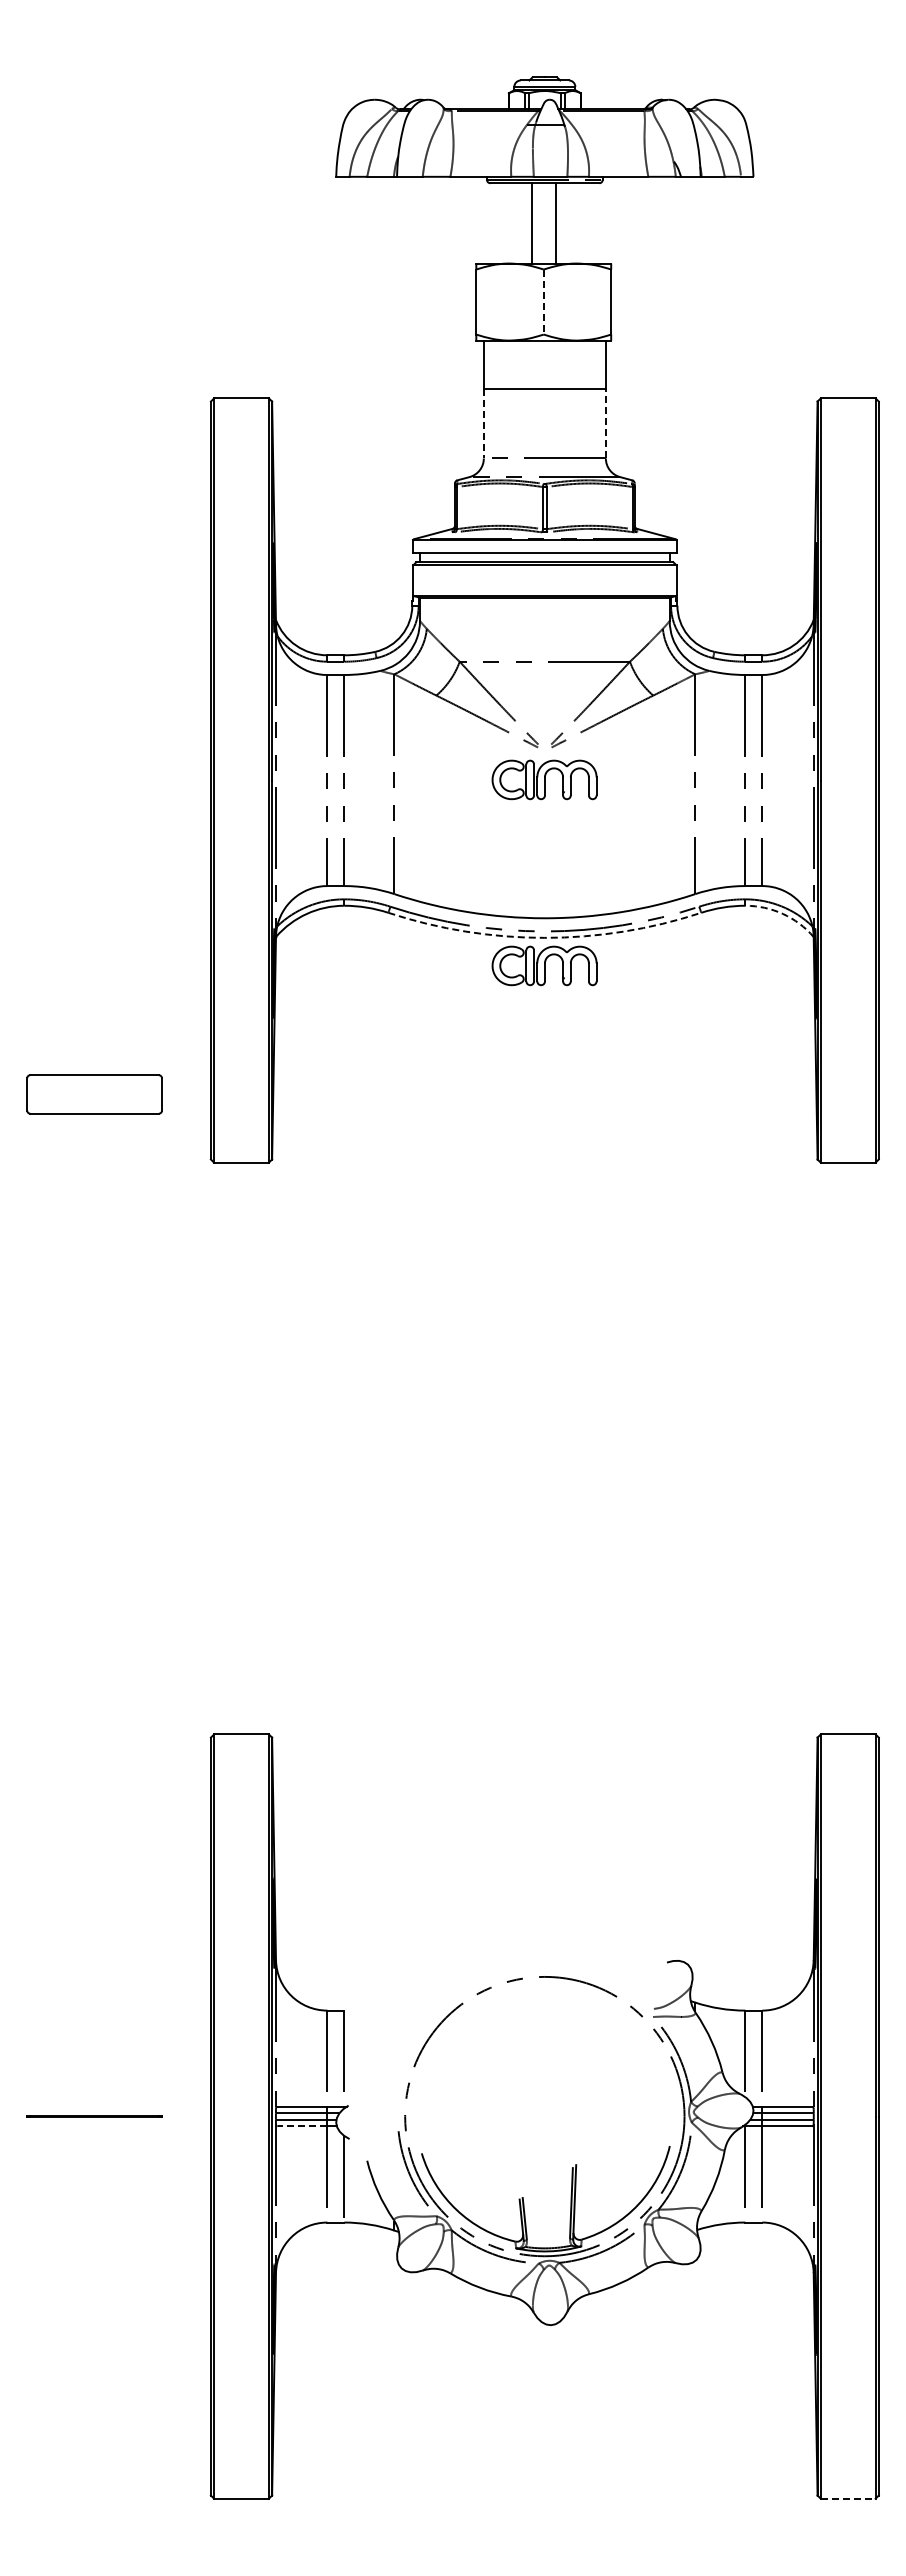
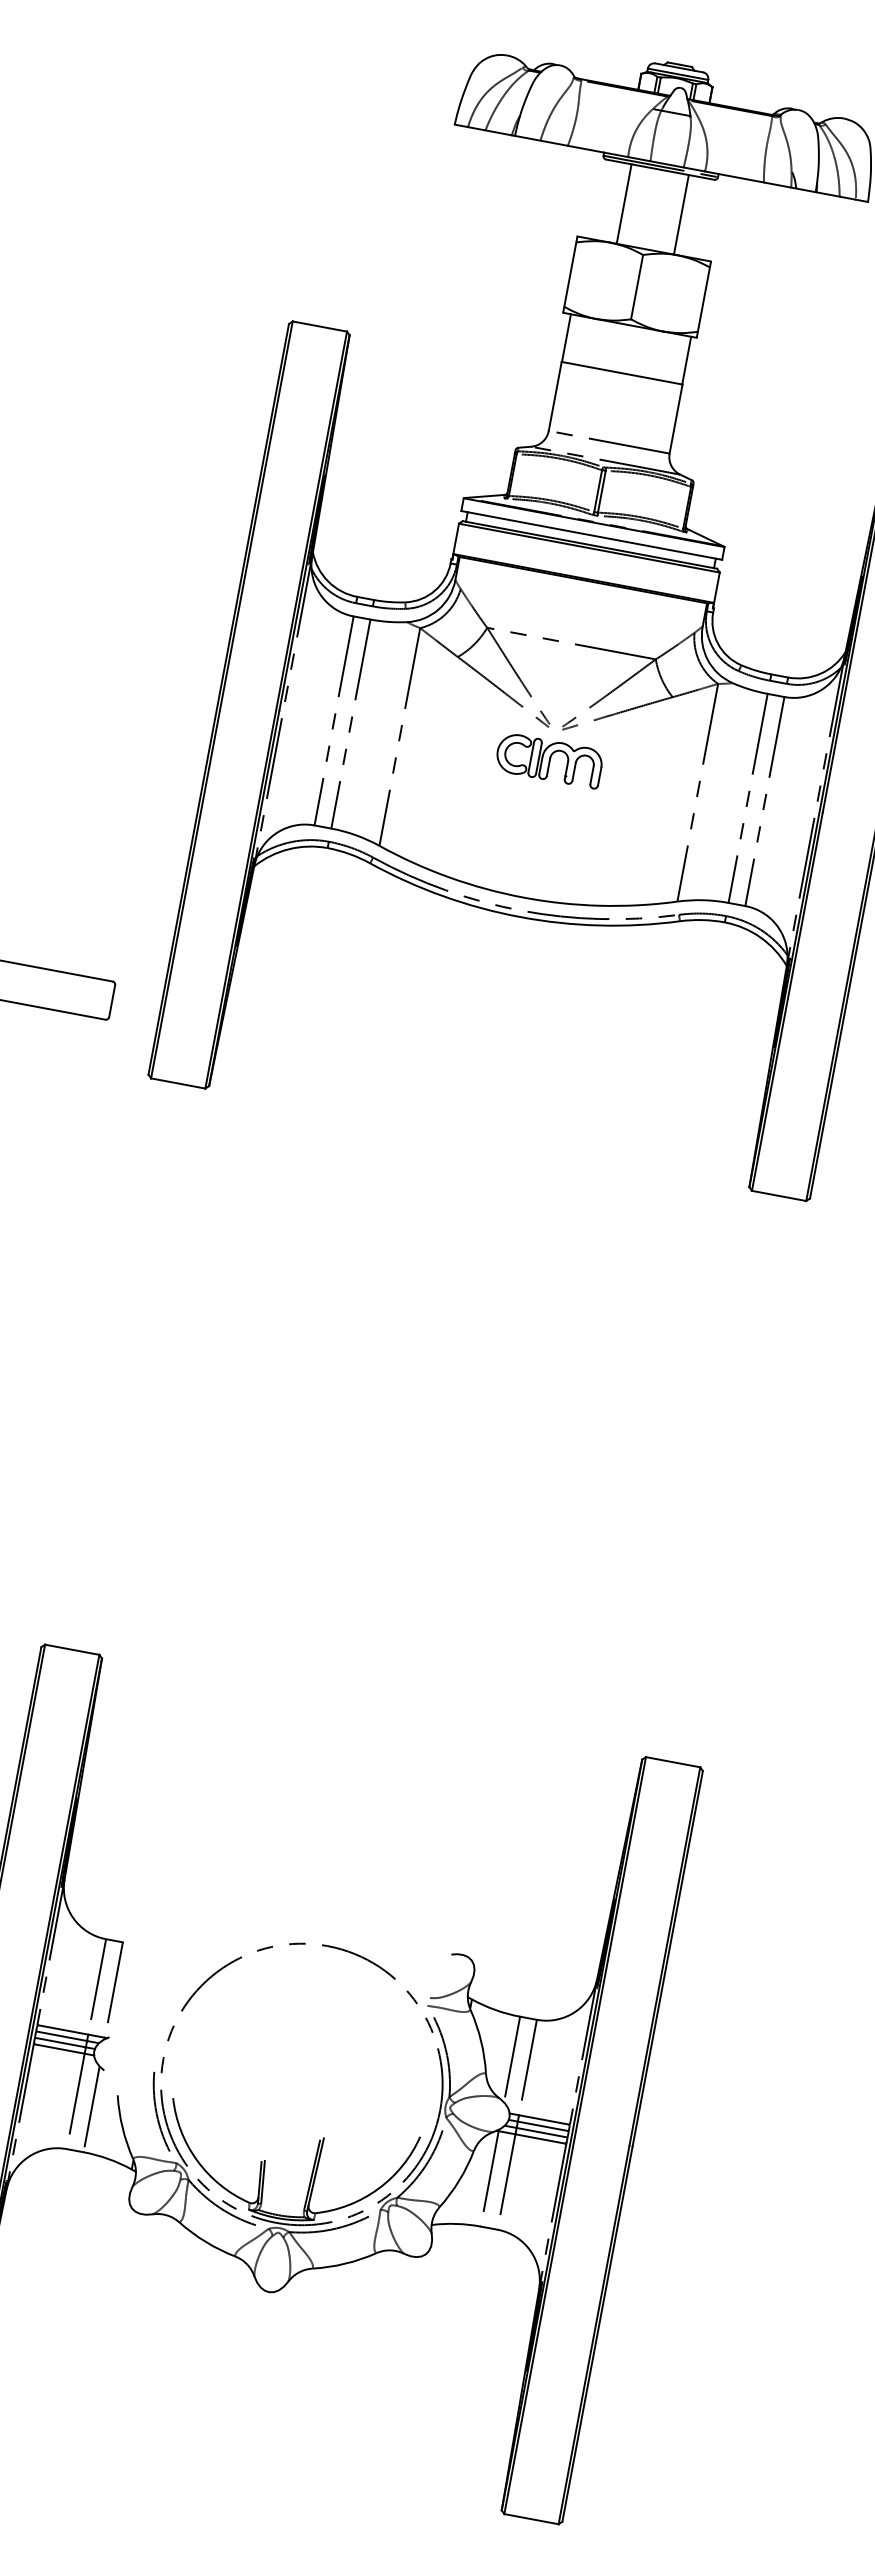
line: (531, 223) -> (681, 214), moved
line: (555, 223) -> (623, 204), moved
line: (543, 302) -> (636, 287), dashed -> solid
line: (483, 423) -> (554, 396), dashed -> solid
line: (605, 423) -> (675, 418), dashed -> solid
arc: (782, 913) -> (760, 936), dashed -> solid
arc: (544, 937) -> (520, 916), dashed -> solid
part: (544, 965) -> (514, 944), removed
line: (302, 2126) -> (60, 2049), dashed -> solid
line: (848, 2498) -> (531, 2519), dashed -> solid

